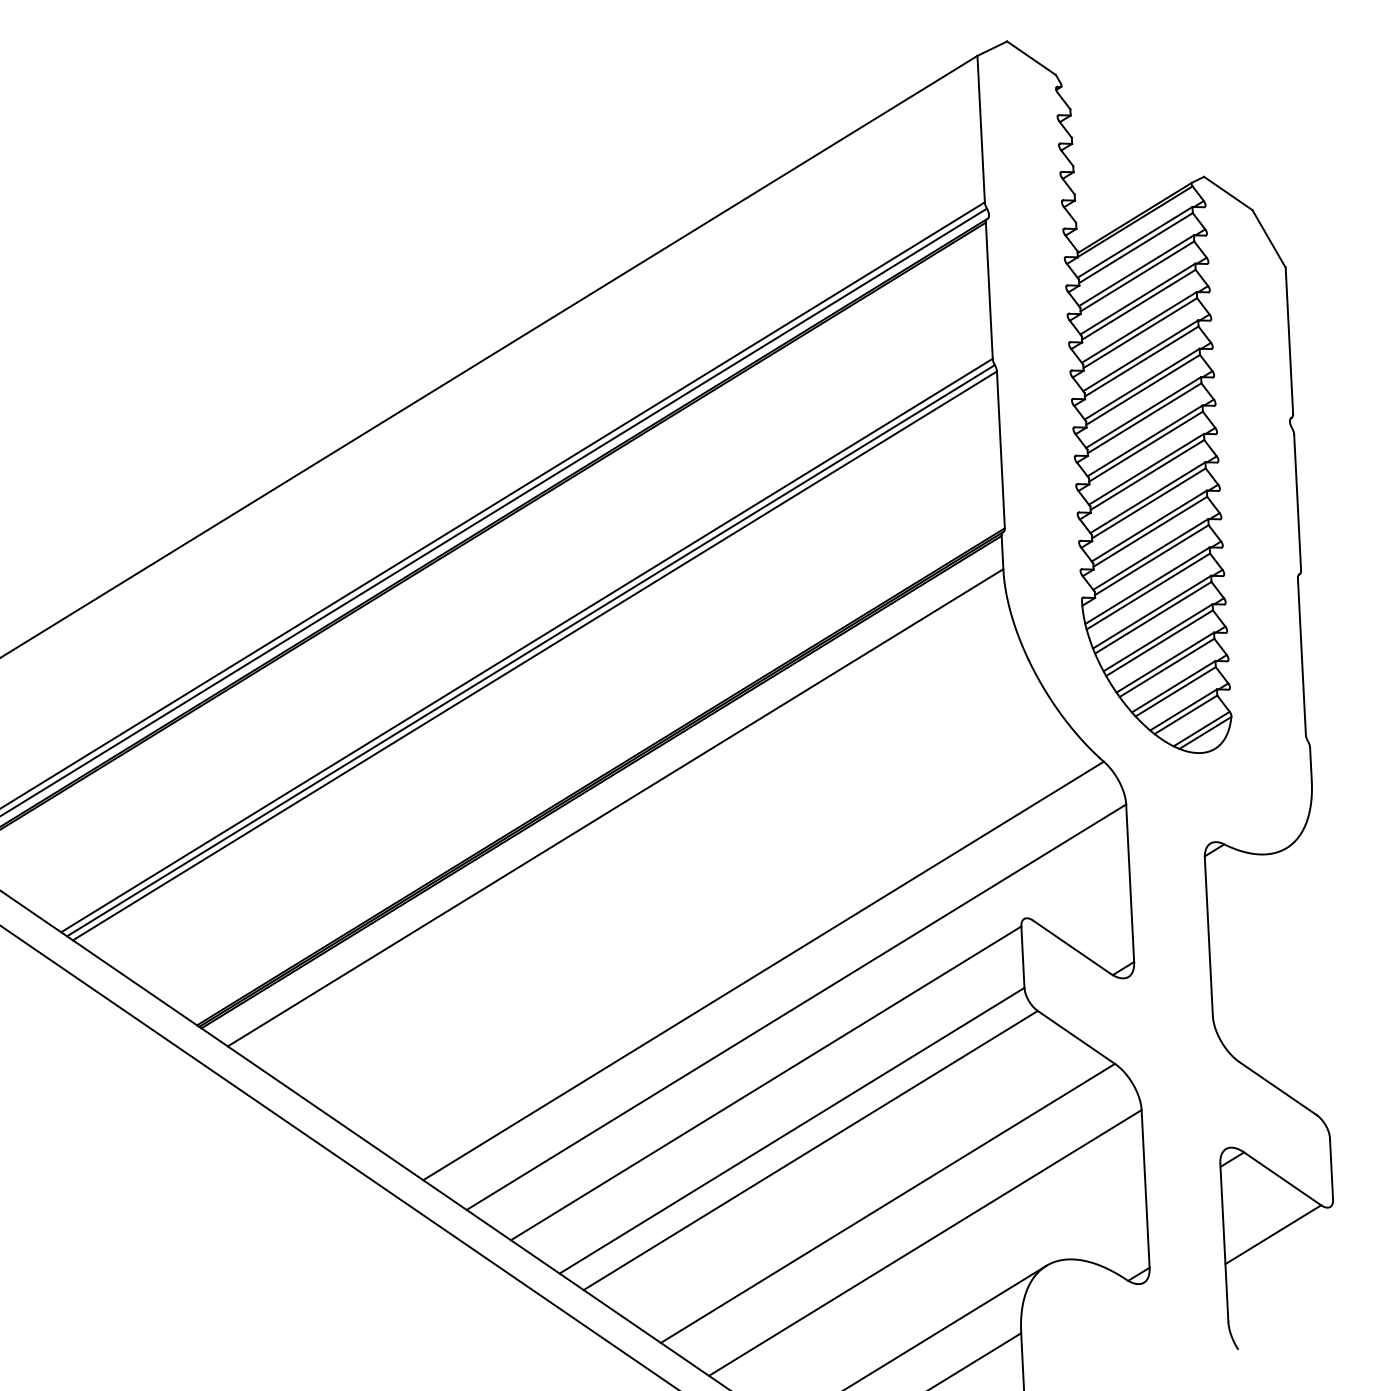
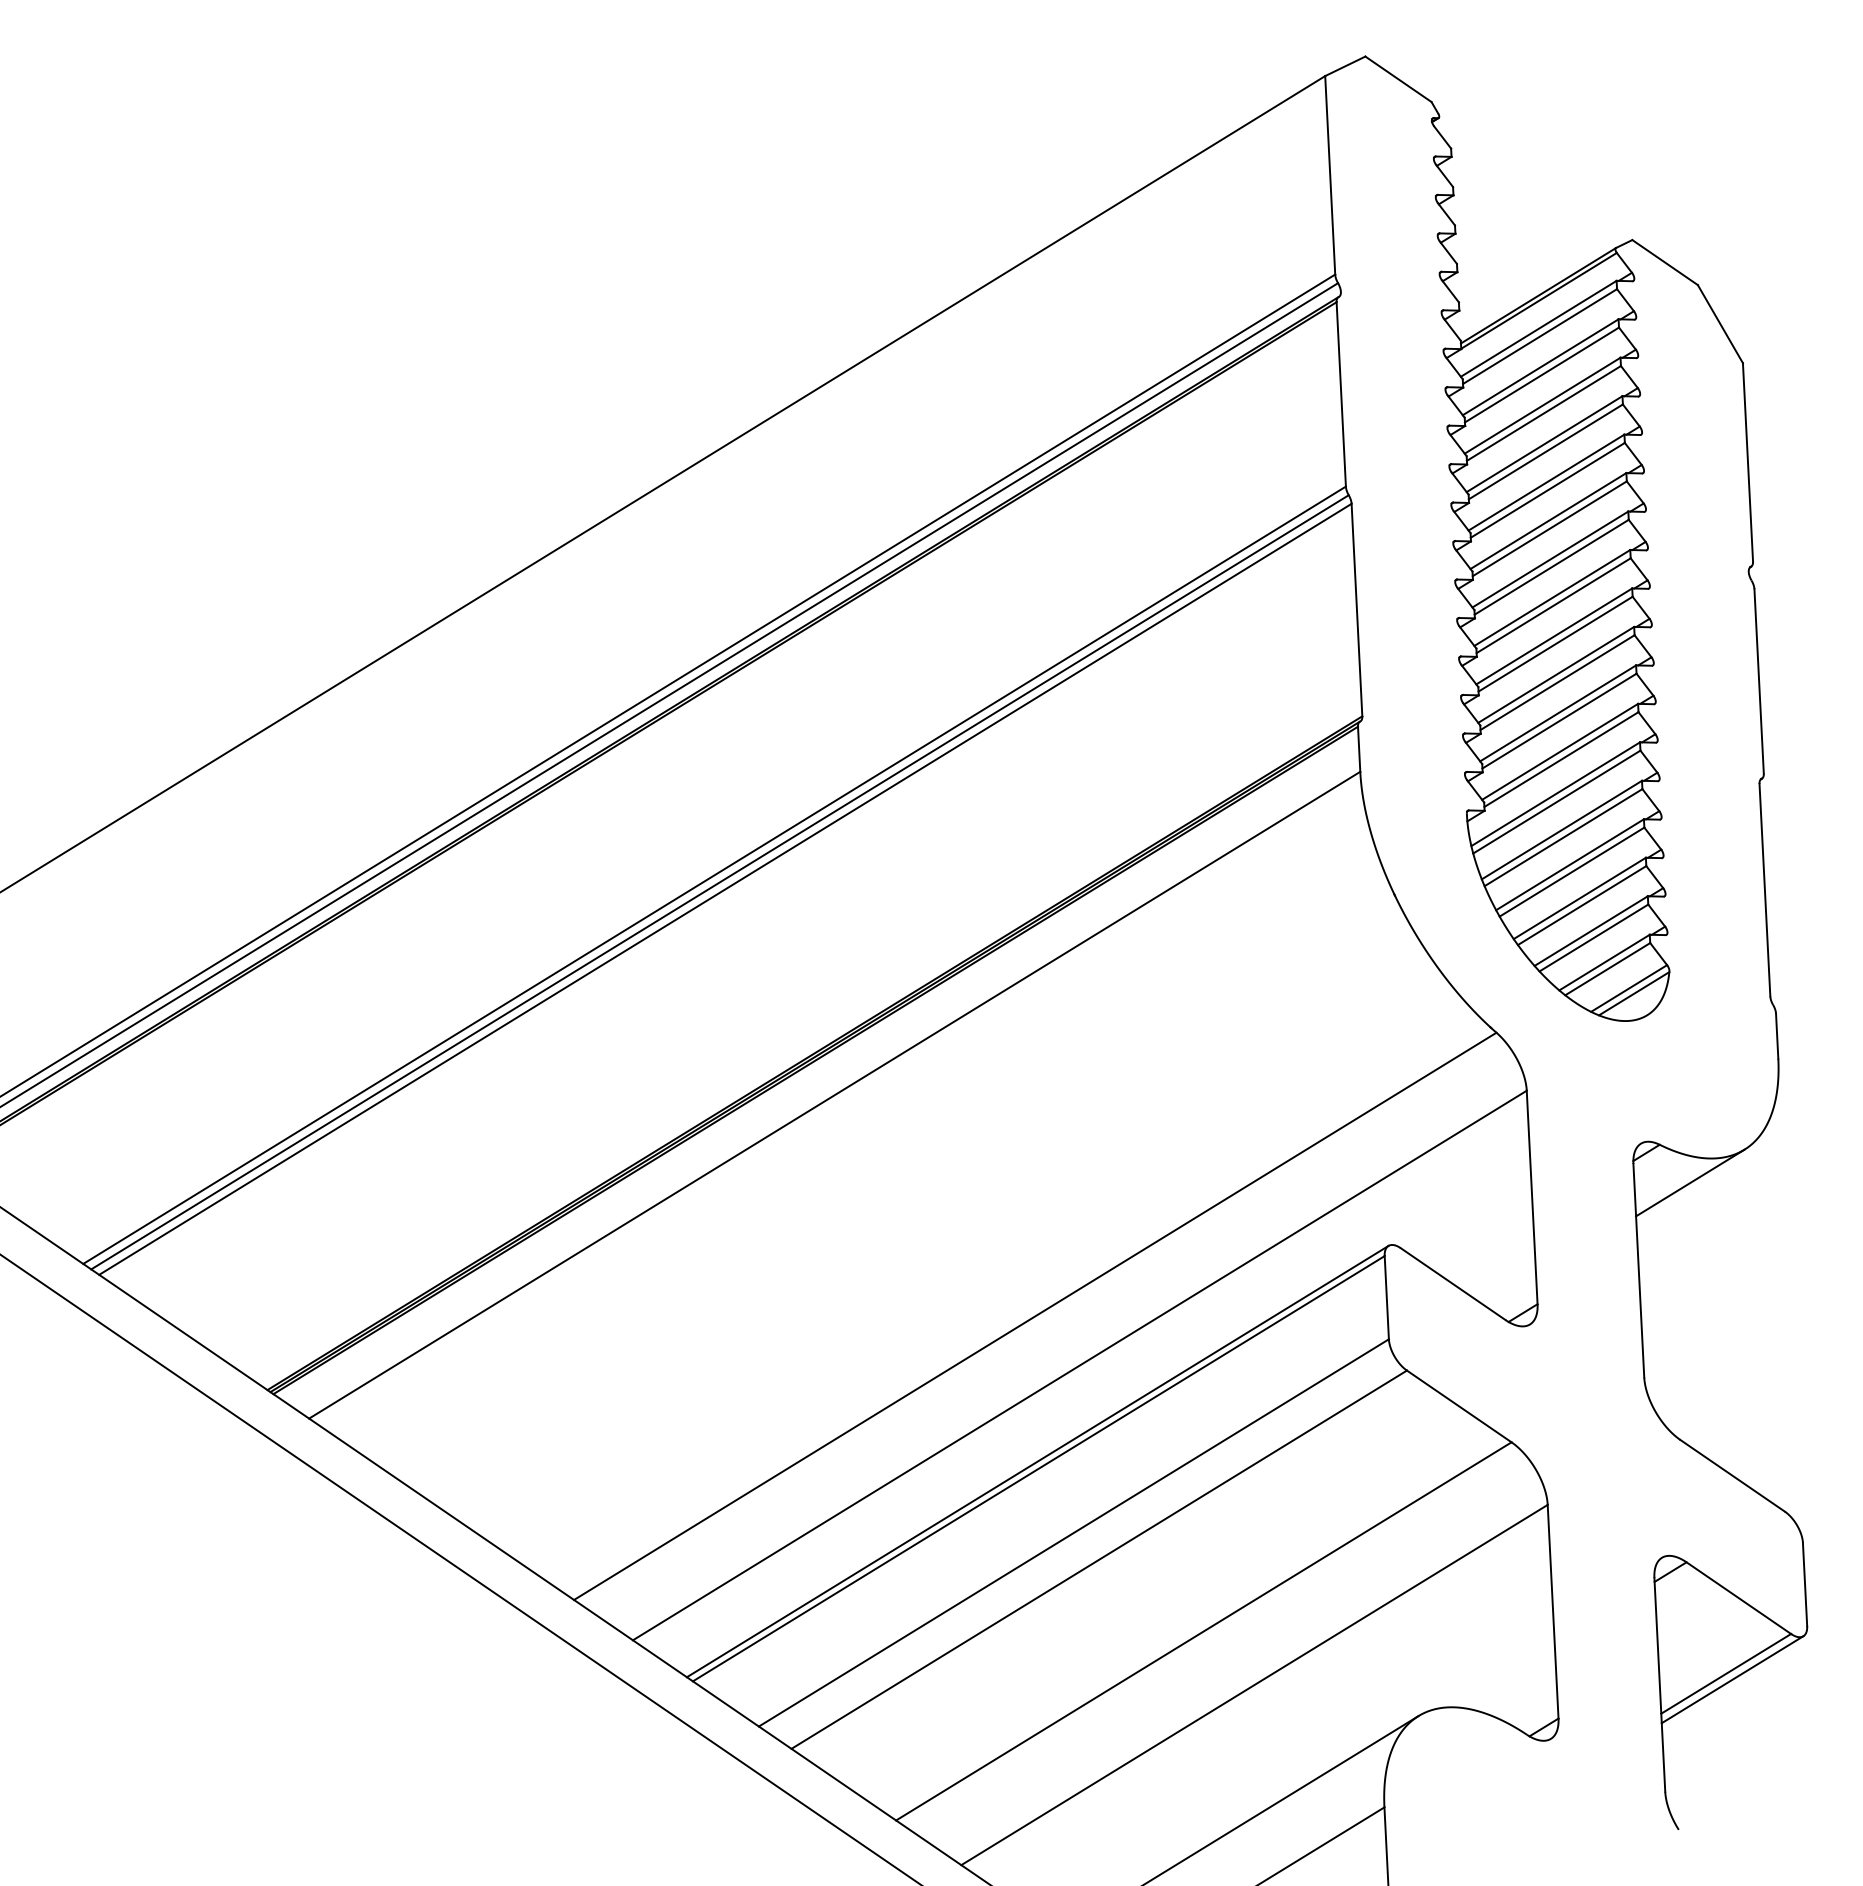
line: (1246, 872) -> (1690, 1182), added
line: (765, 1078) -> (1037, 1461), added
line: (1277, 1238) -> (1732, 1679), added

